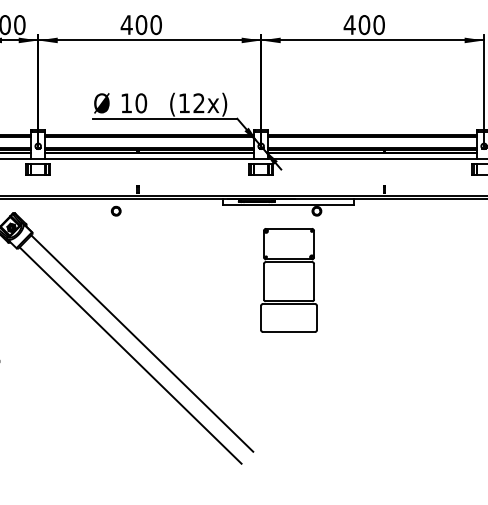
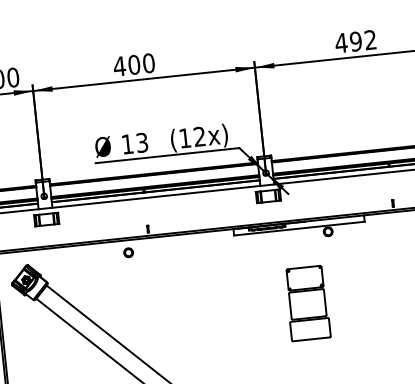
text: (371, 25) -> (363, 41), 400 -> 492
text: (141, 103) -> (142, 142), 10 -> 13
part: (288, 280) -> (307, 303), size x0.7

